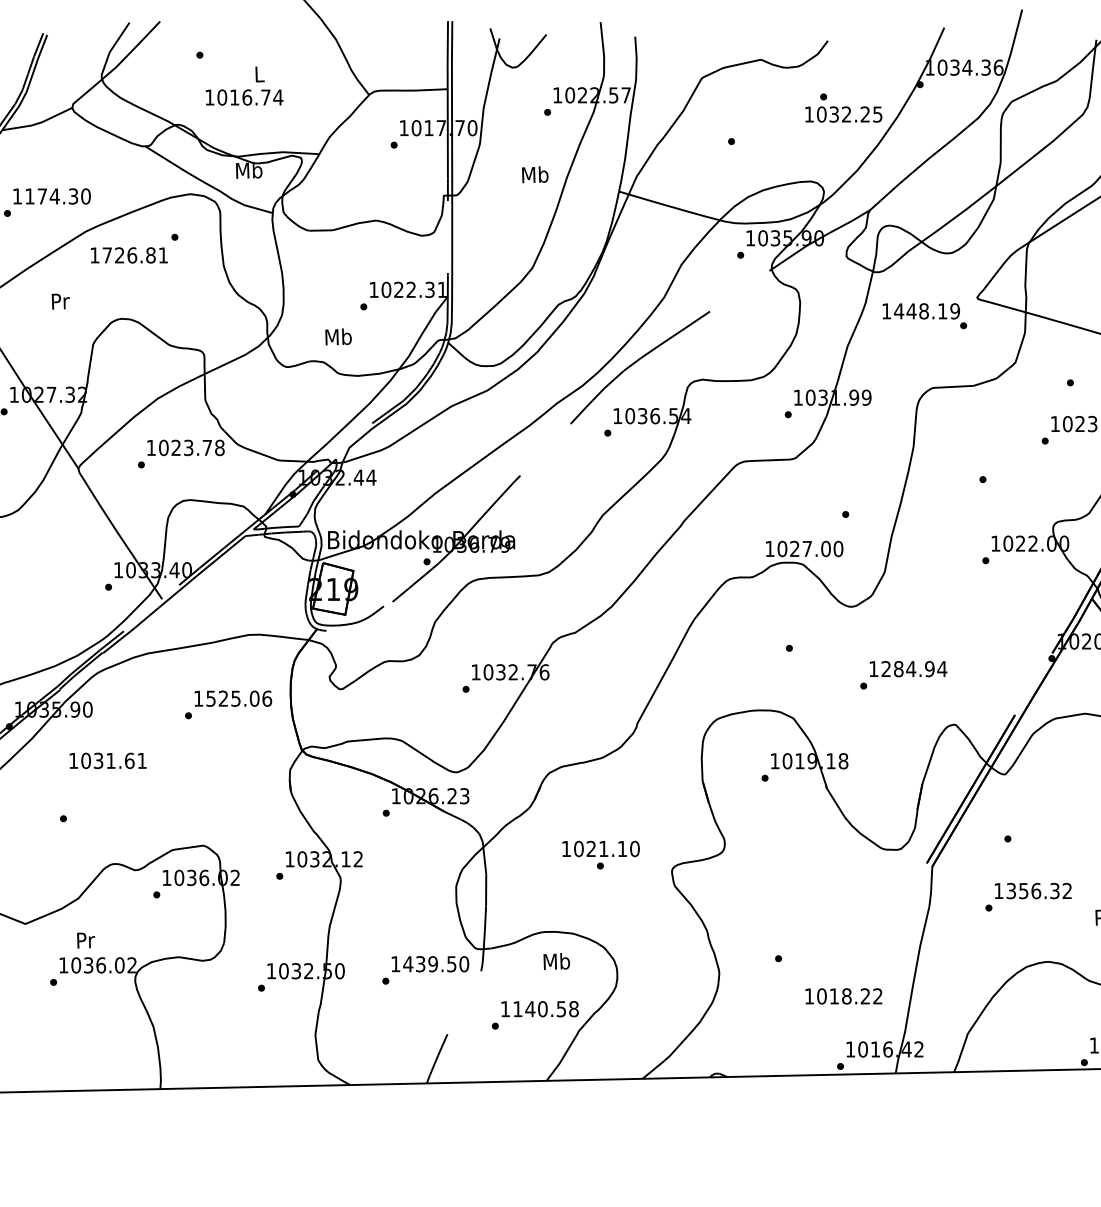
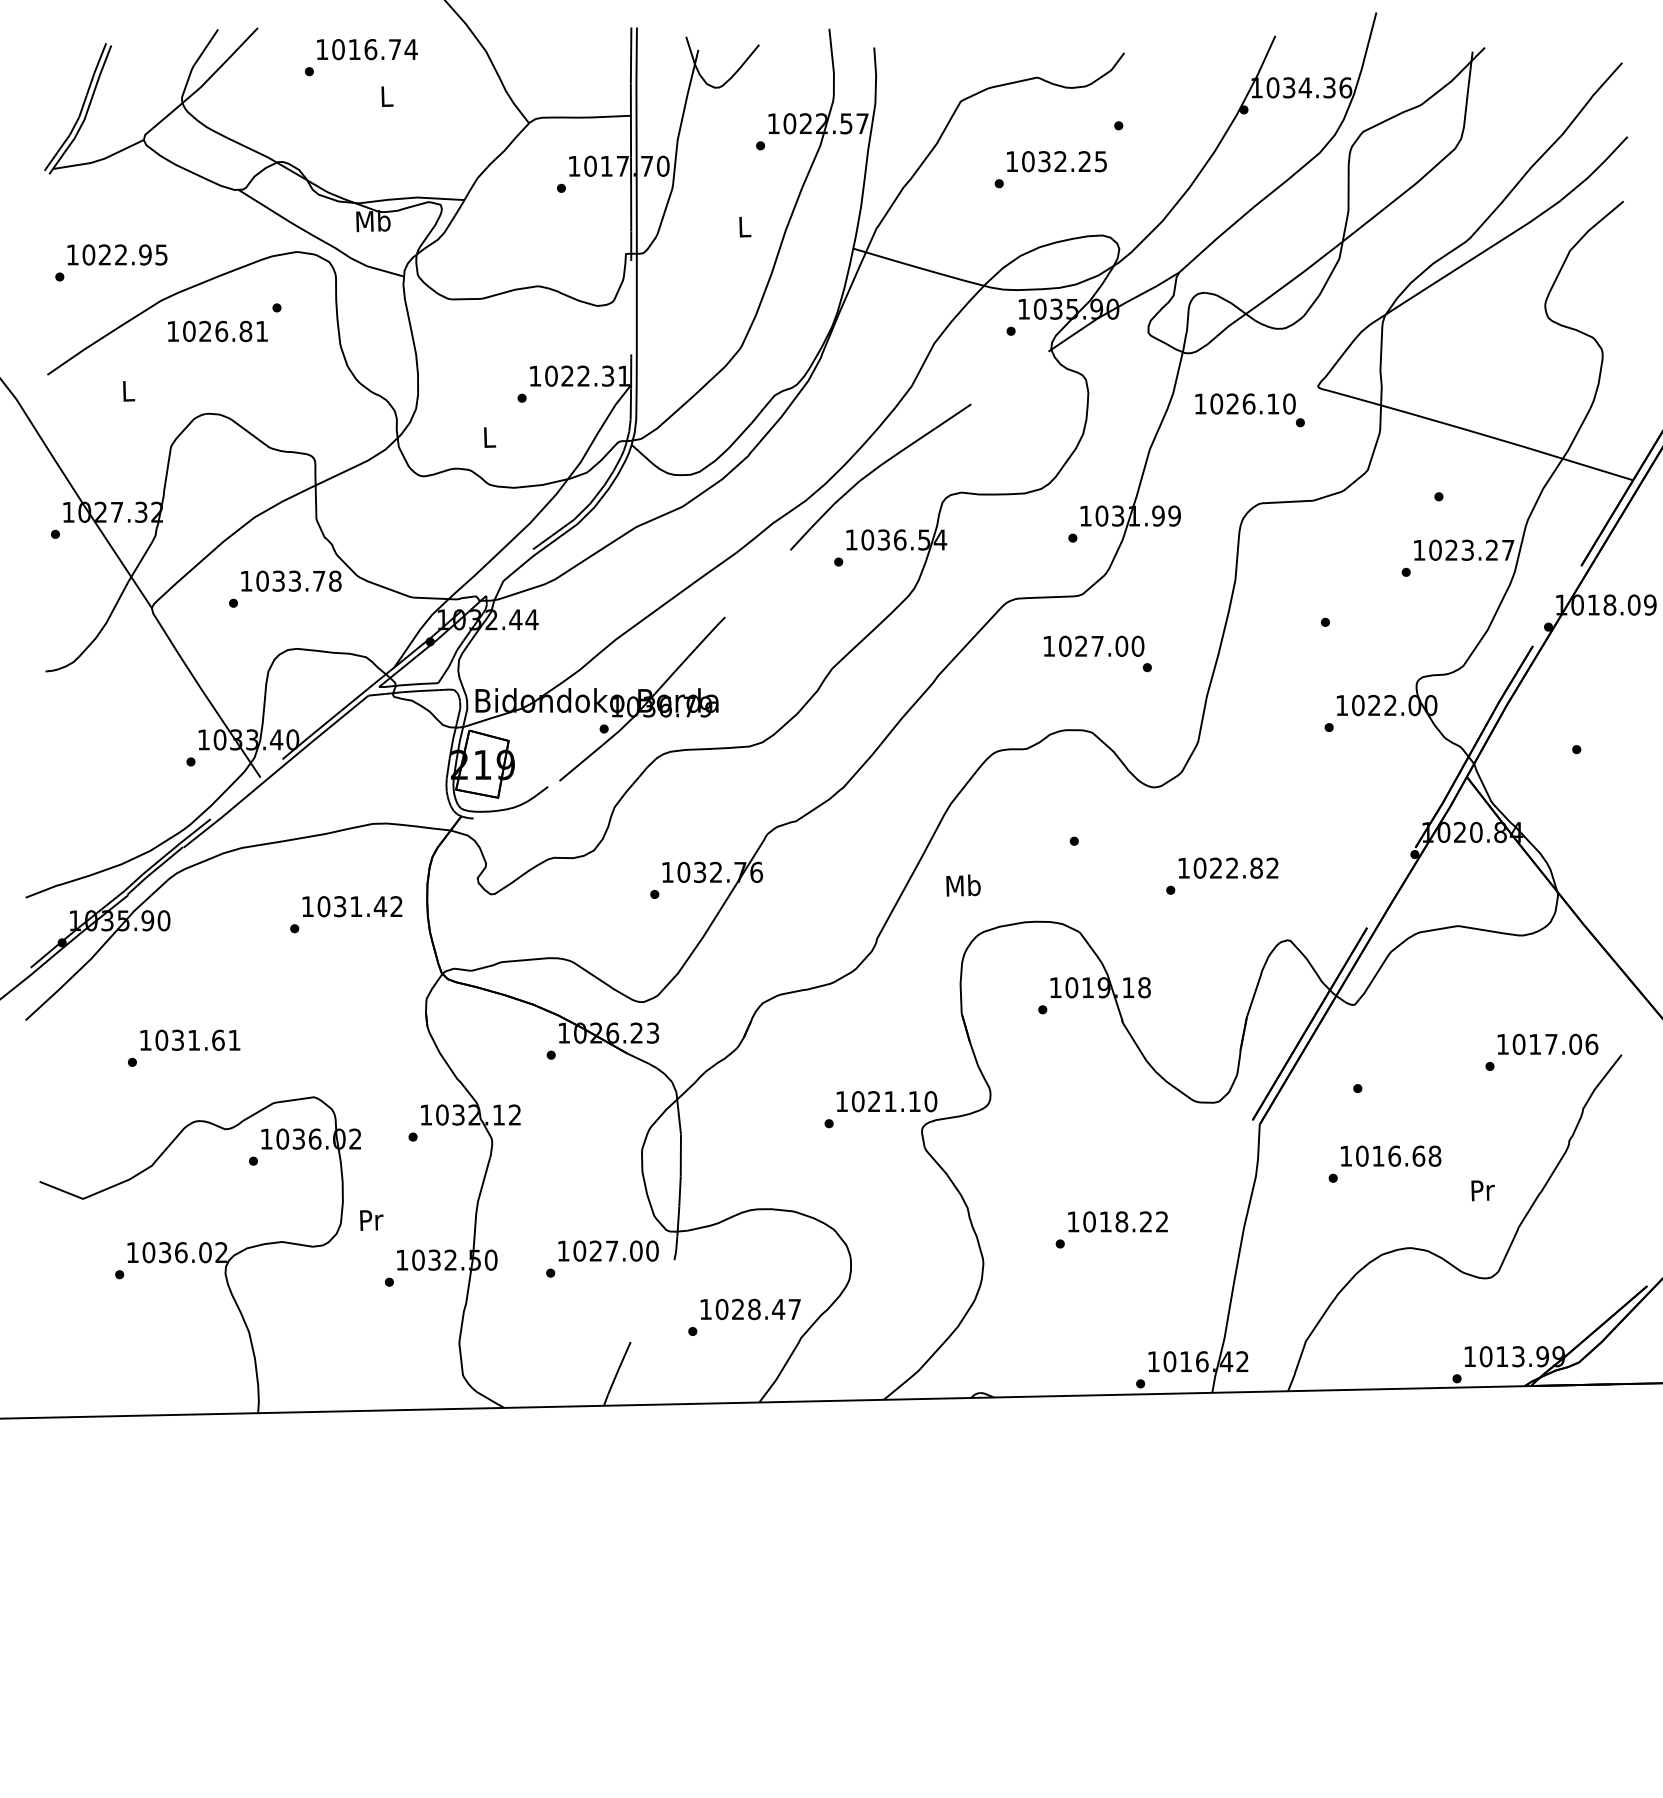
text: (244, 97) -> (367, 49), moved
text: (843, 114) -> (1056, 161), moved
text: (535, 174) -> (744, 226), Mb -> L
text: (57, 196) -> (124, 254), 1174.30 -> 1022.95
text: (107, 255) -> (189, 331), 1726.81 -> 1026.81
text: (60, 301) -> (128, 391), Pr -> L
text: (926, 310) -> (1252, 403), 1448.19 -> 1026.10
text: (338, 337) -> (489, 437), Mb -> L
text: (176, 448) -> (278, 581), 1023.78 -> 1033.78
text: (804, 548) -> (1094, 645), moved
text: (914, 668) -> (1236, 867), 1284.94 -> 1022.82
text: (239, 698) -> (360, 906), 1525.06 -> 1031.42
text: (108, 760) -> (190, 1039), moved
text: (600, 848) -> (886, 1101), moved
text: (1039, 890) -> (1398, 1155), 1356.32 -> 1016.68
text: (85, 940) -> (371, 1220), moved
text: (556, 961) -> (963, 885), moved
text: (429, 963) -> (607, 1250), 1439.50 -> 1027.00
text: (843, 996) -> (1117, 1221), moved
text: (545, 1009) -> (758, 1309), 1140.58 -> 1028.47

